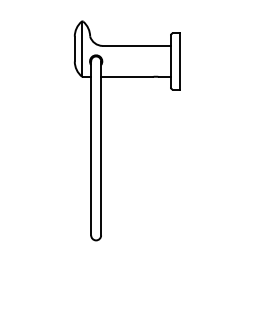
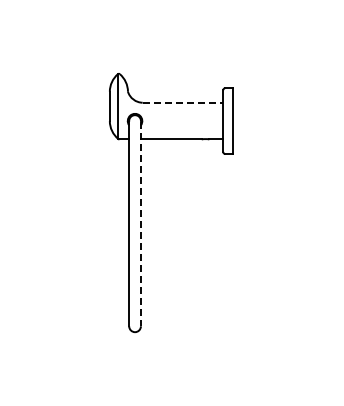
line: (137, 45) -> (183, 102), solid -> dashed
line: (100, 149) -> (140, 224), solid -> dashed

